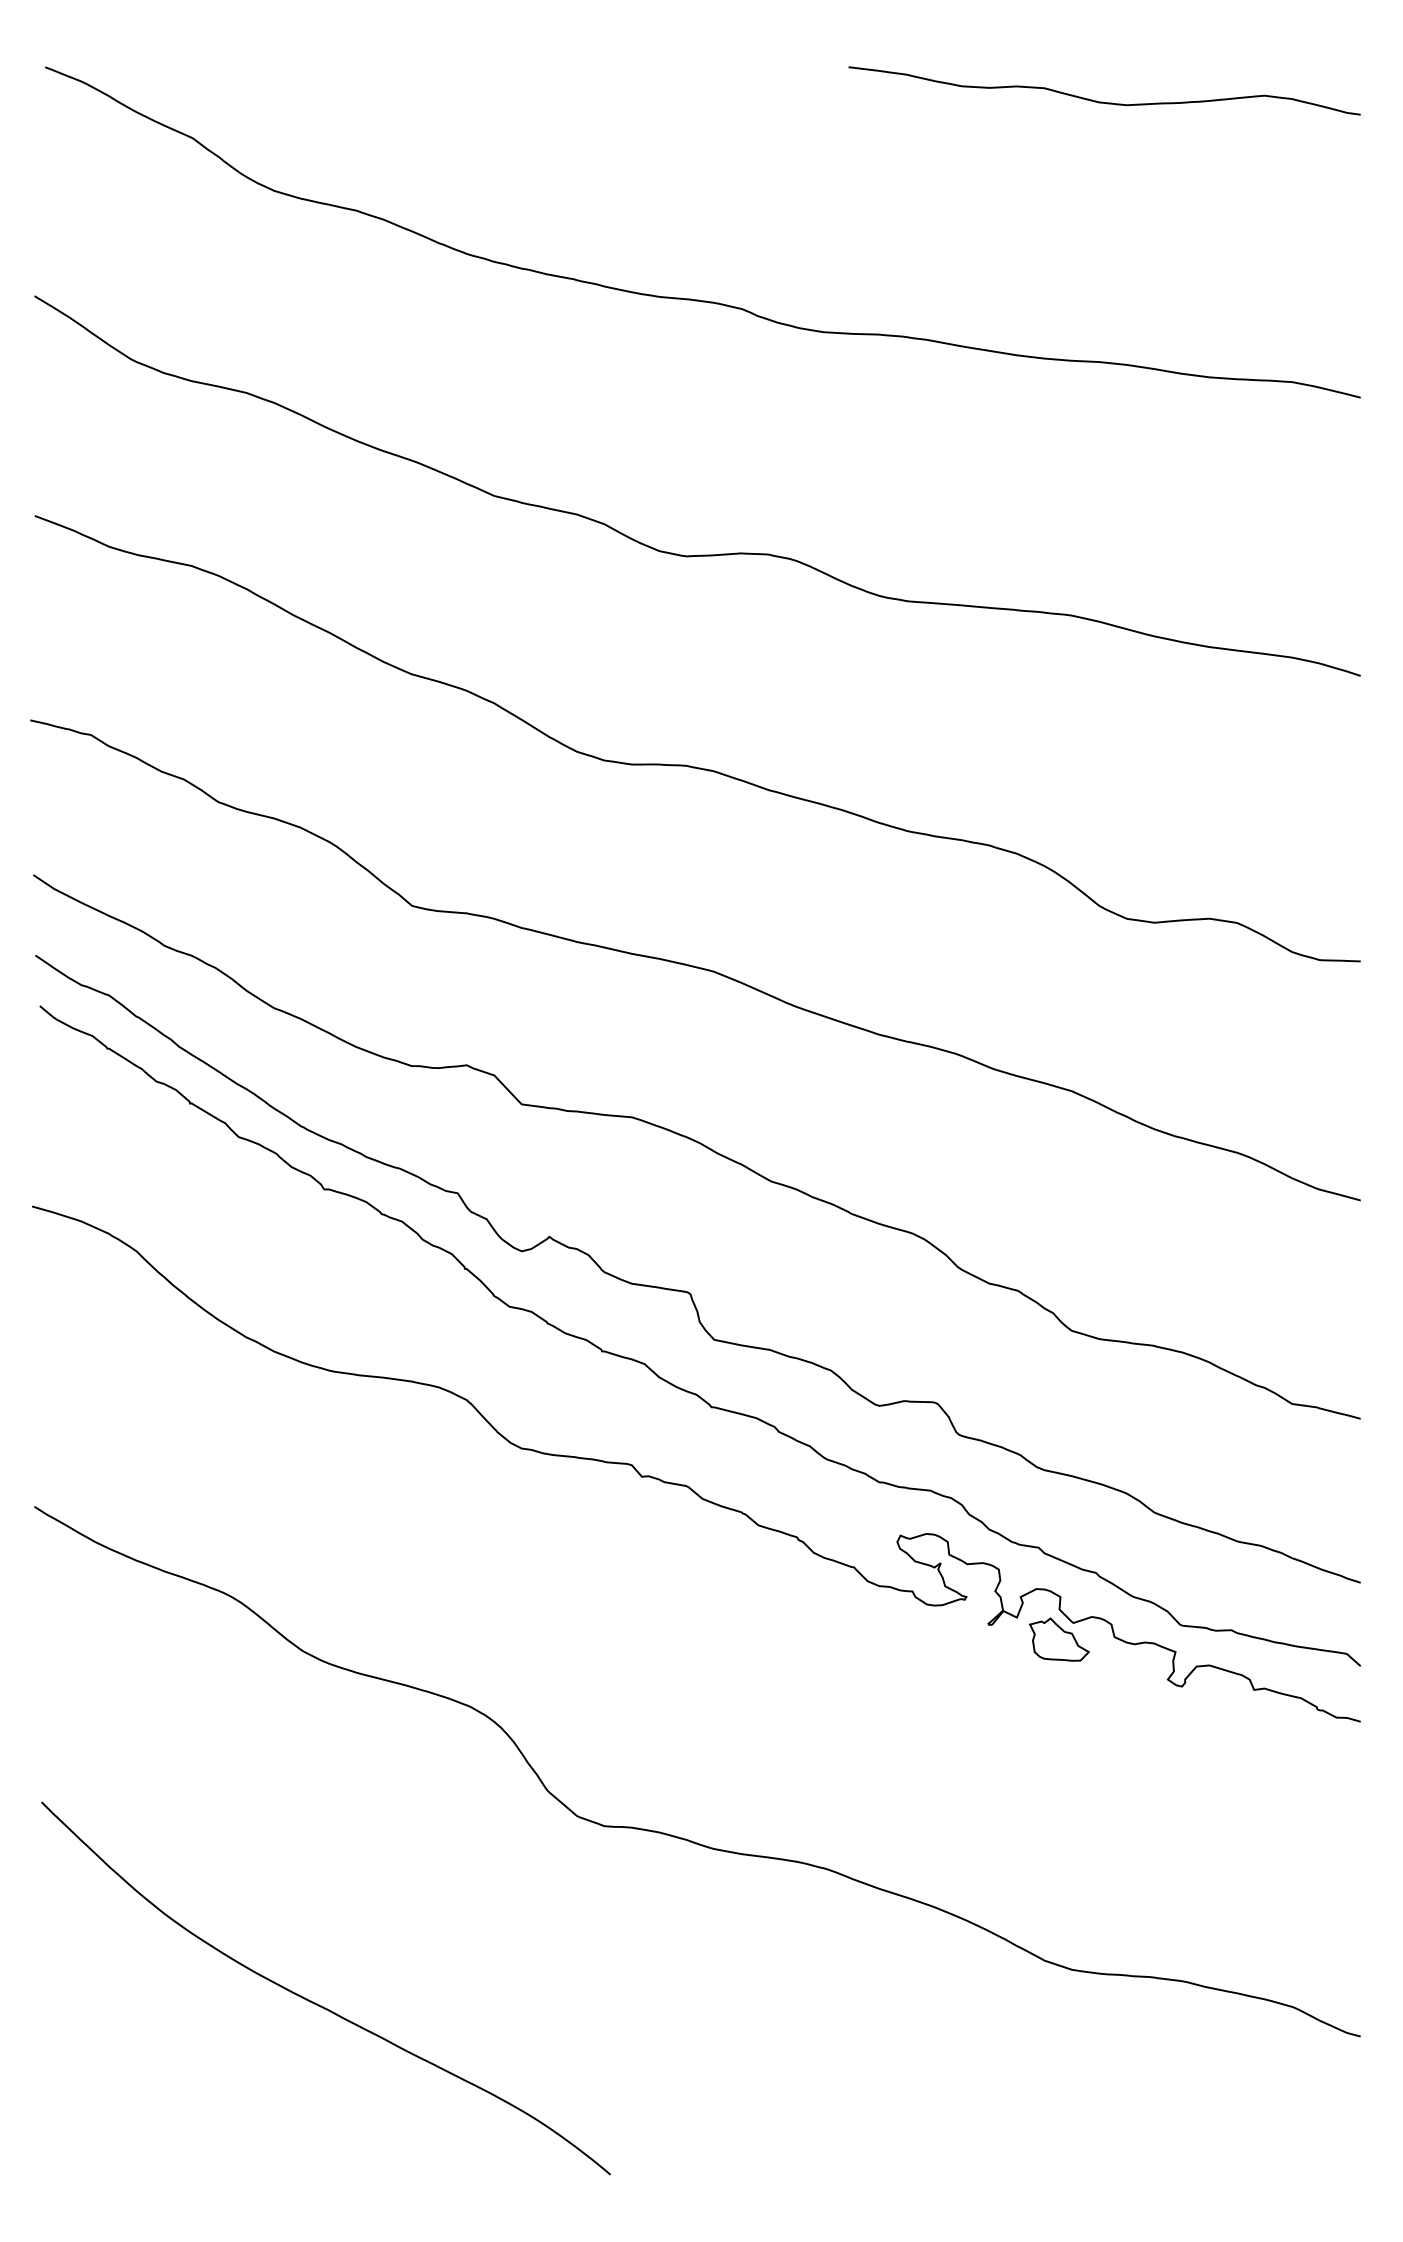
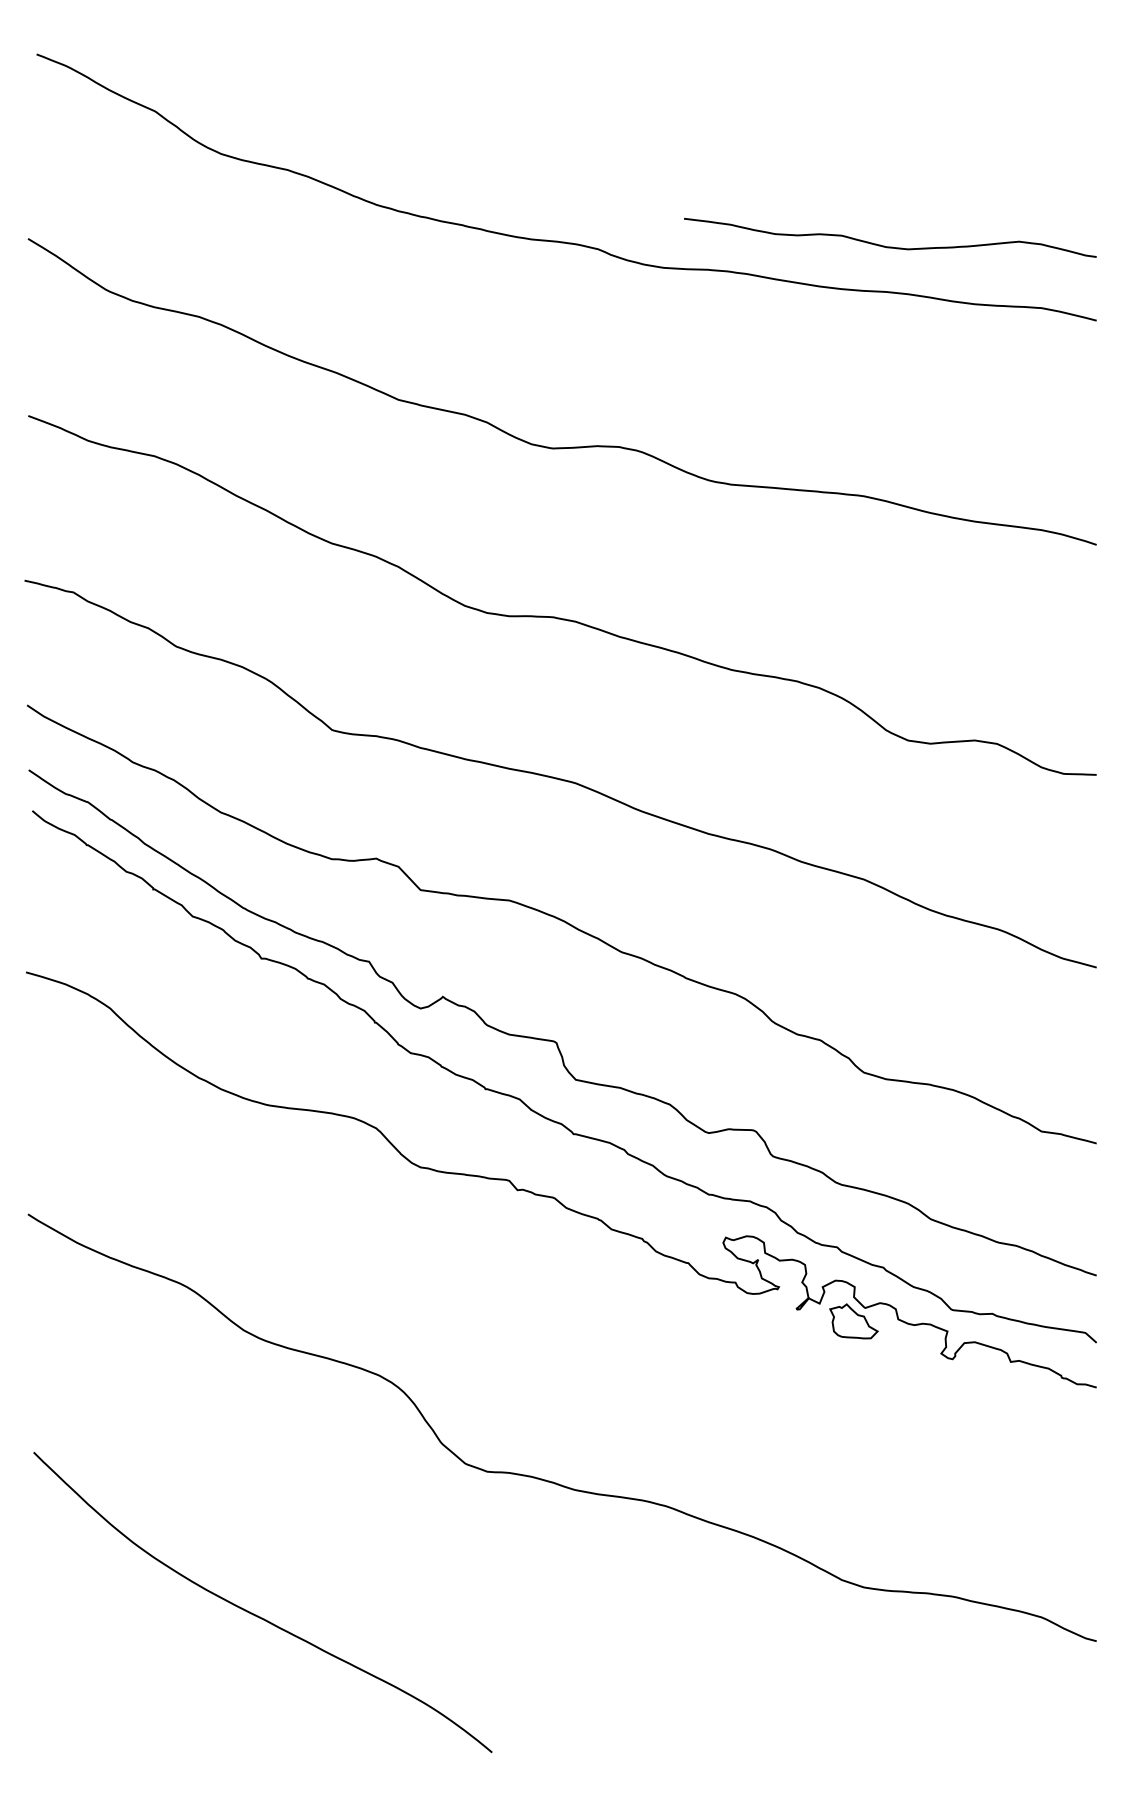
curve: (1102, 101) -> (888, 246), moved

